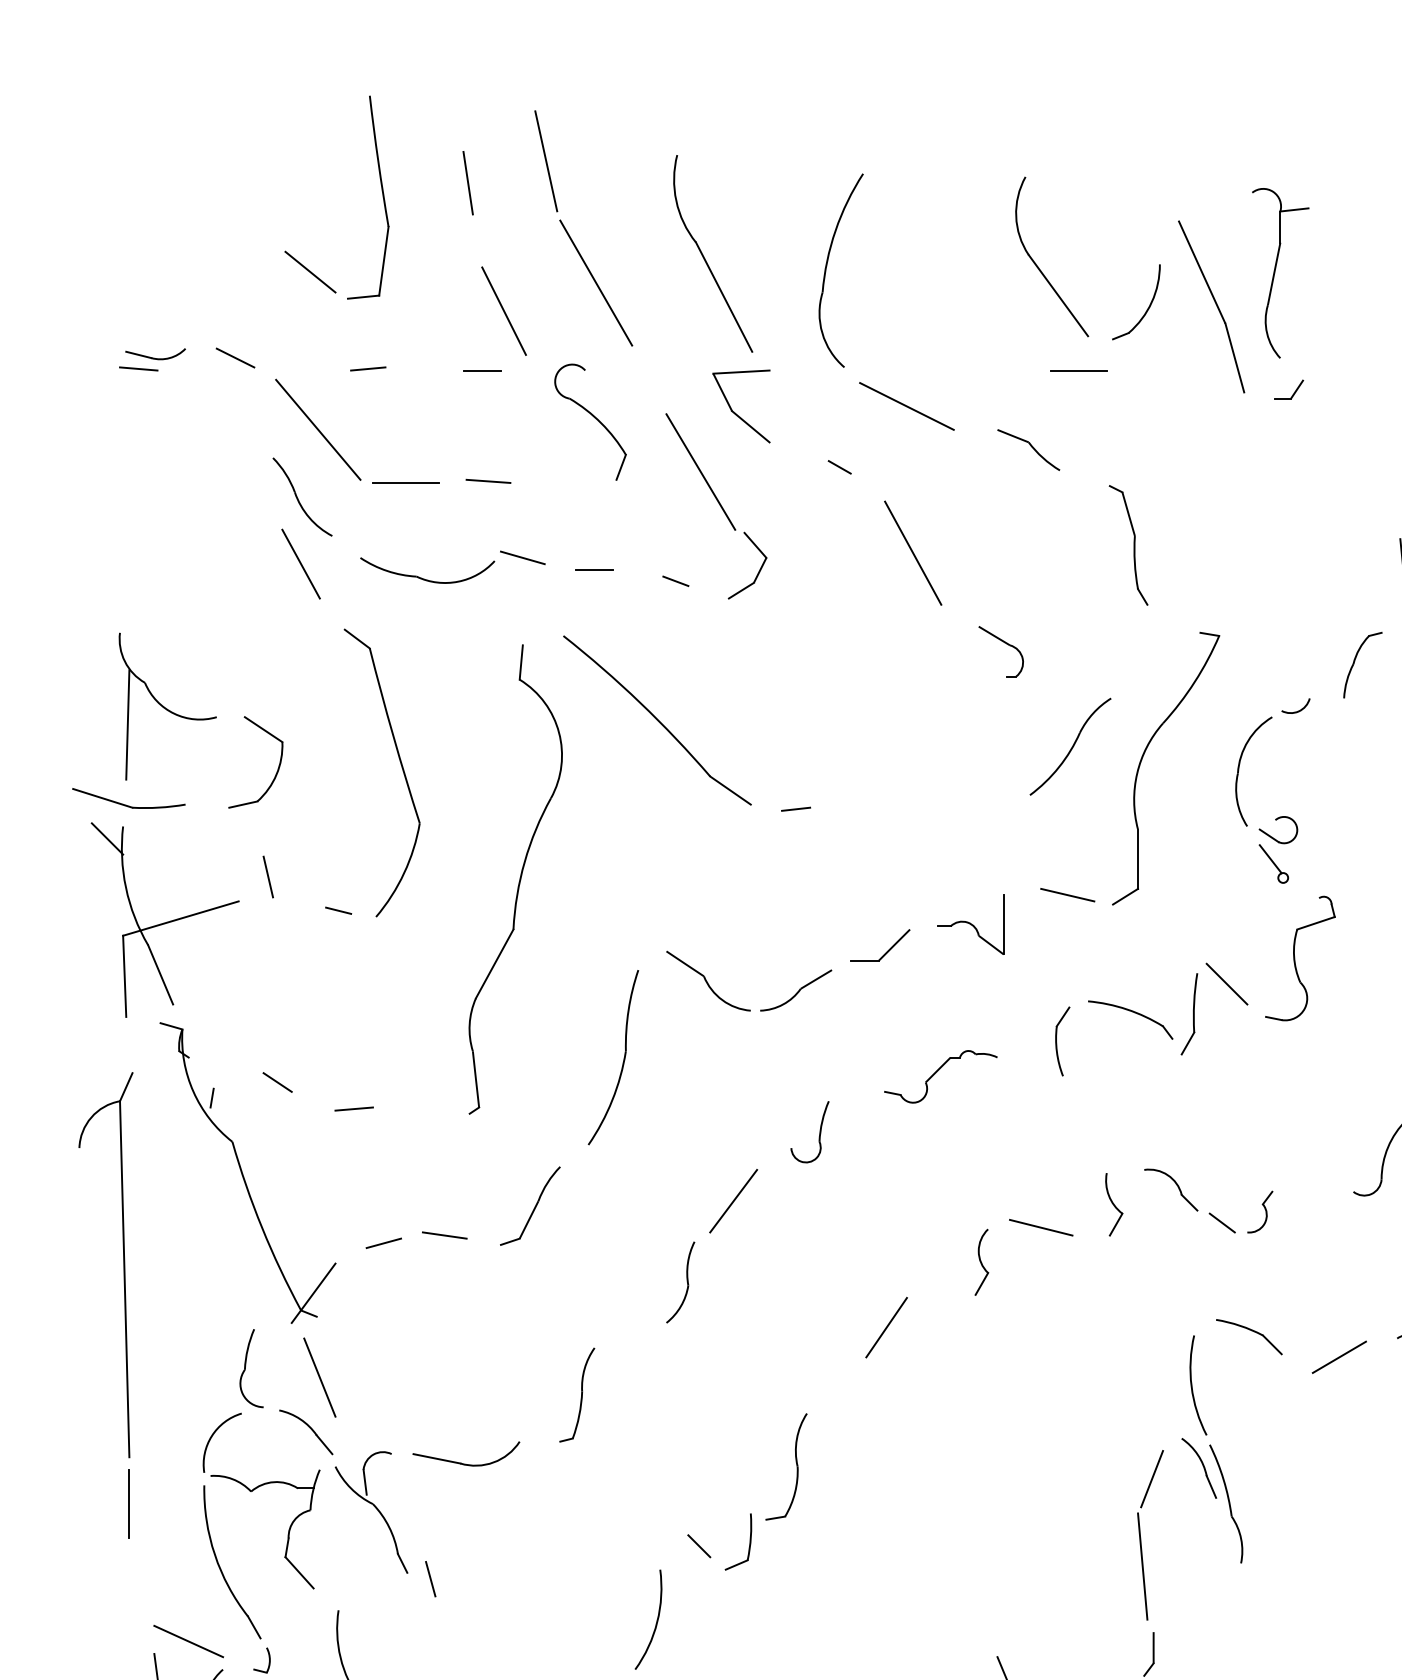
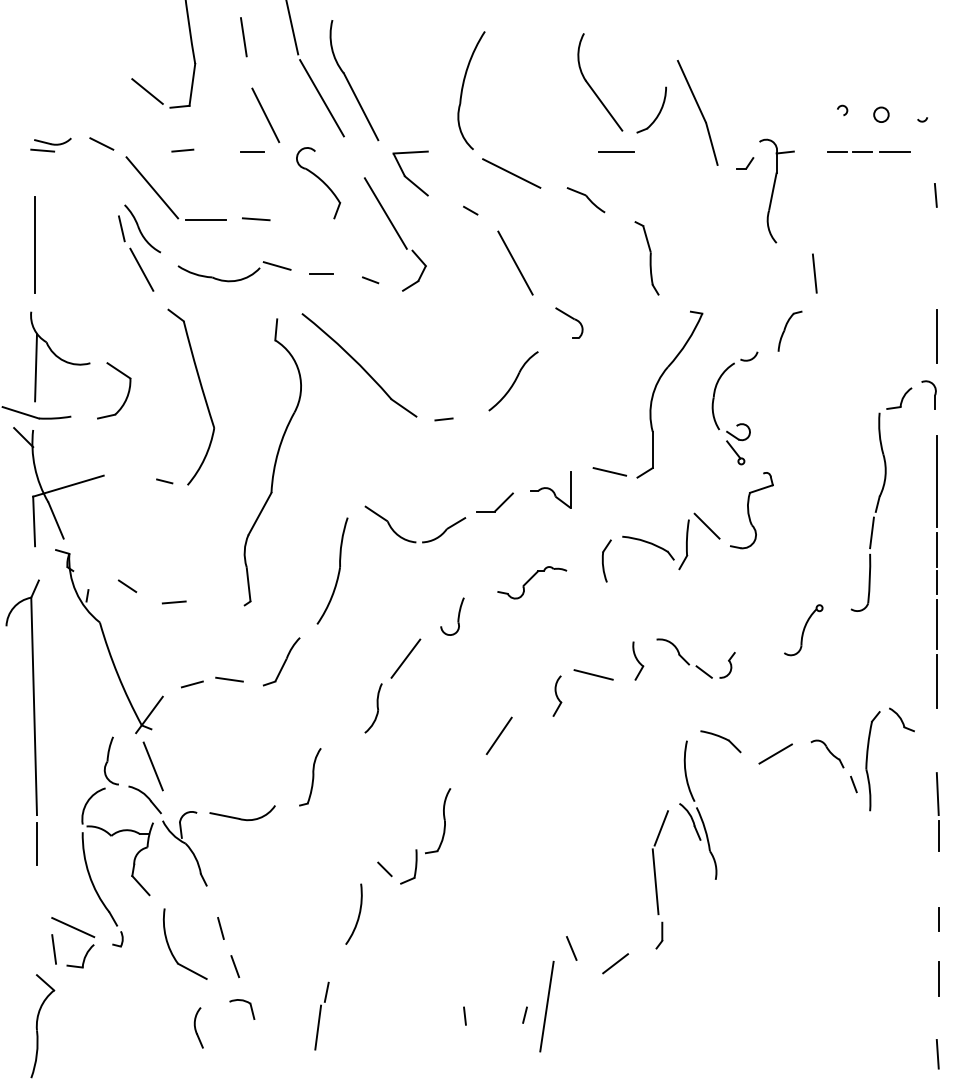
part: (713, 254) -> (354, 80), moved
part: (1280, 272) -> (776, 190), moved
line: (126, 522) -> (35, 244), added
part: (1070, 747) -> (513, 381), moved
line: (267, 876) -> (121, 228), moved
line: (429, 1579) -> (220, 928), moved

